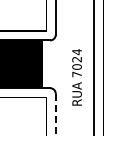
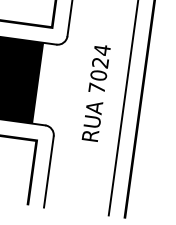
text: (76, 77) -> (95, 93), moved
line: (55, 114) -> (48, 171), dashed -> solid

